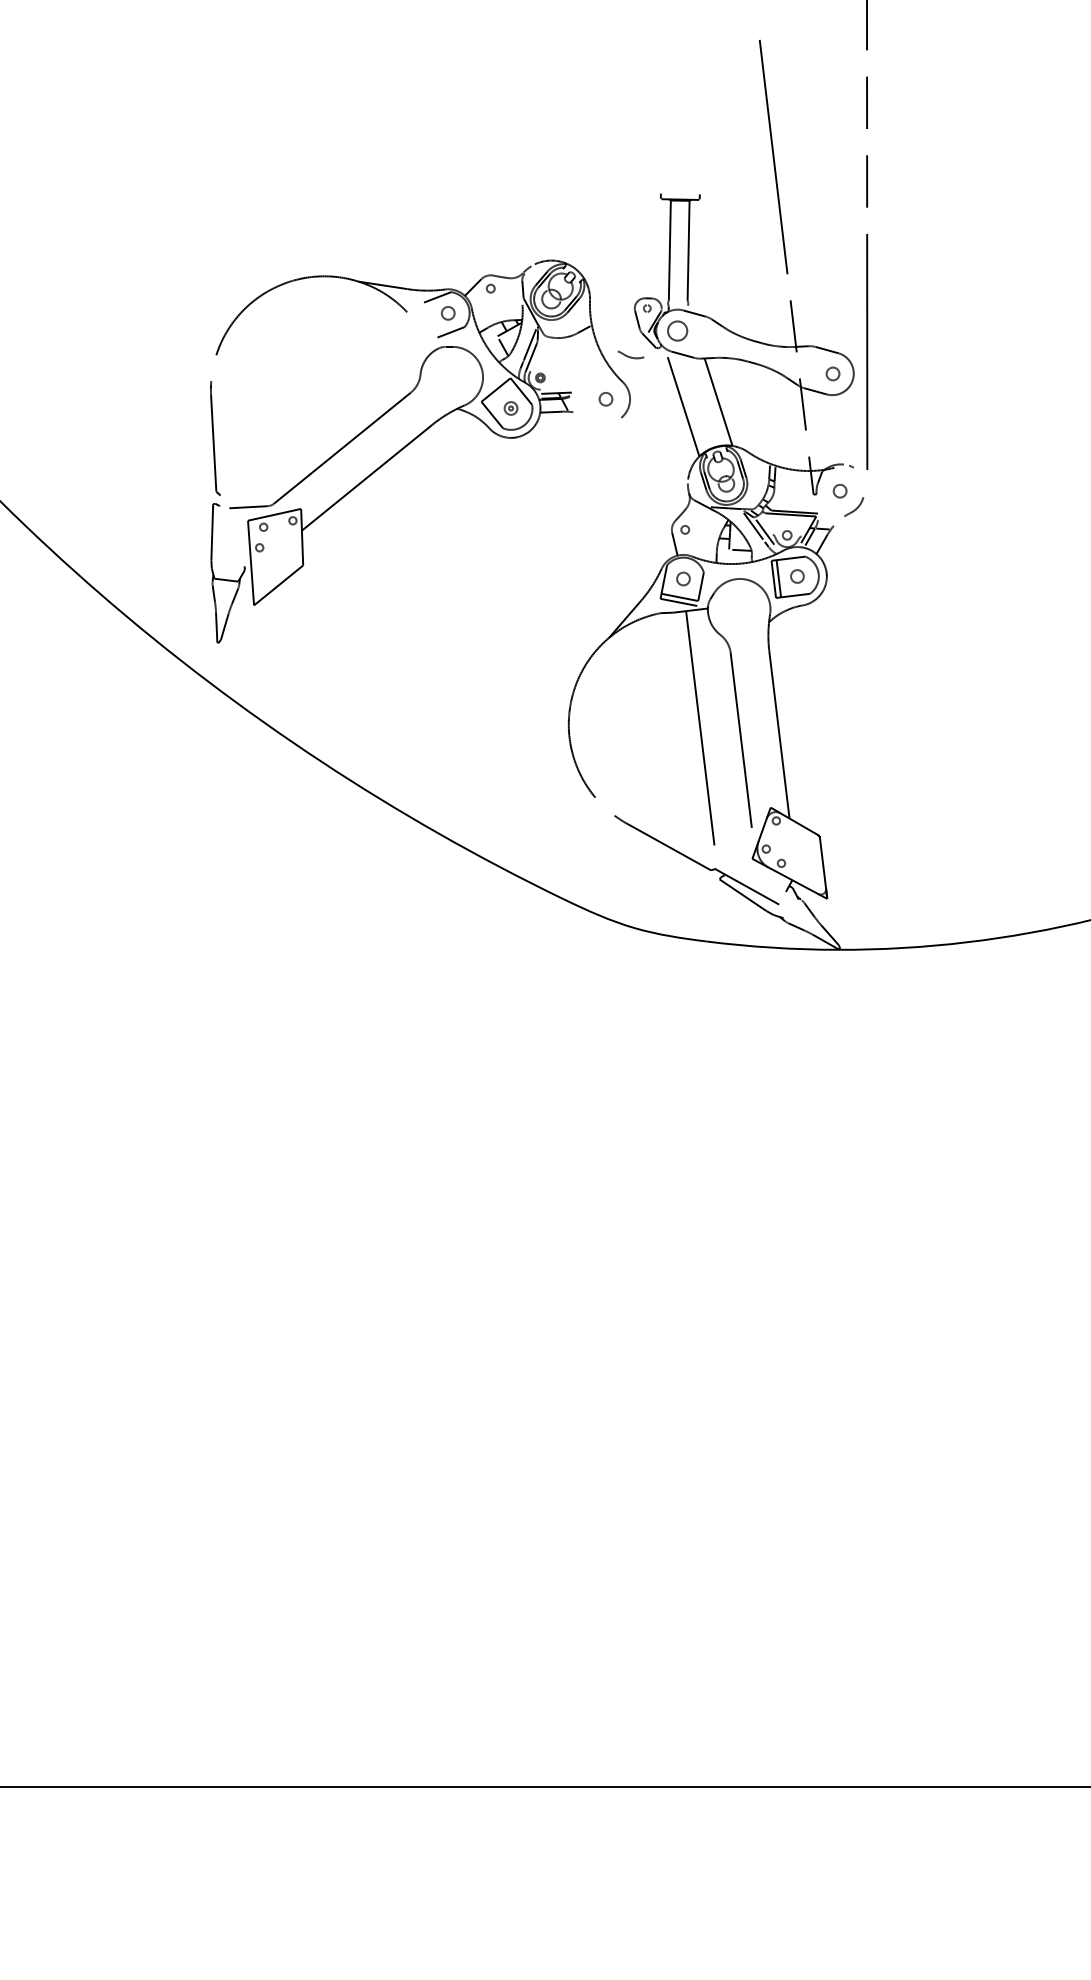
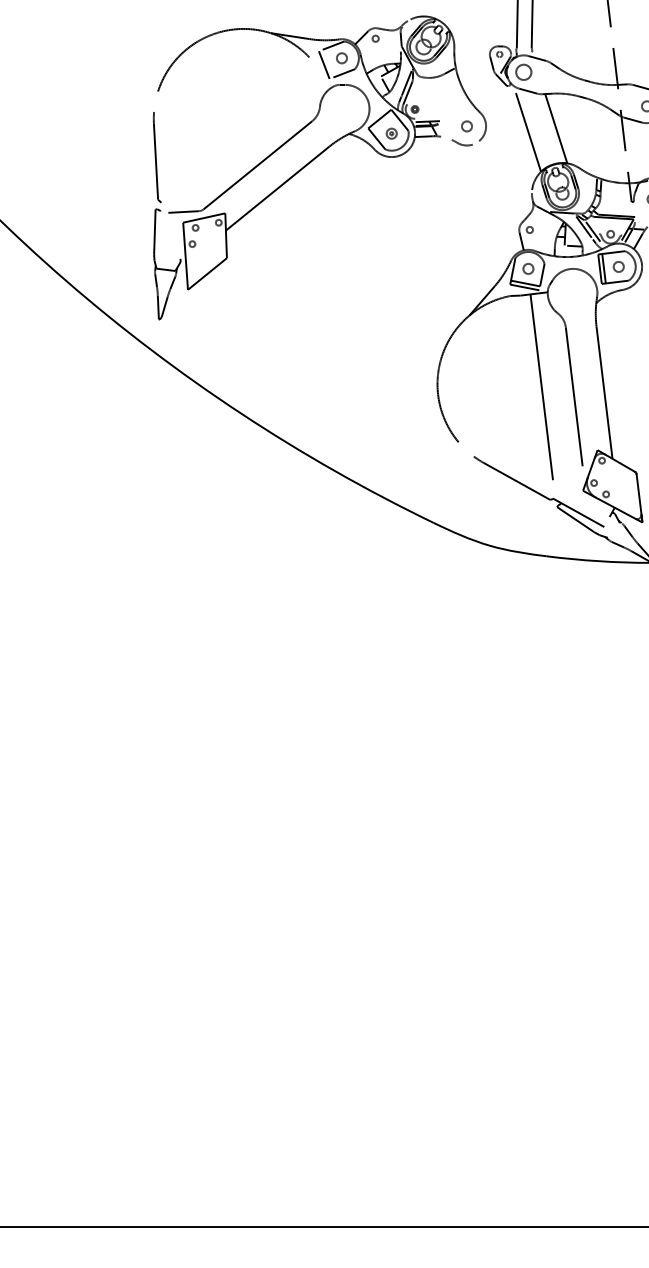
line: (425, 321) -> (323, 64), added
part: (630, 354) -> (461, 142), moved

